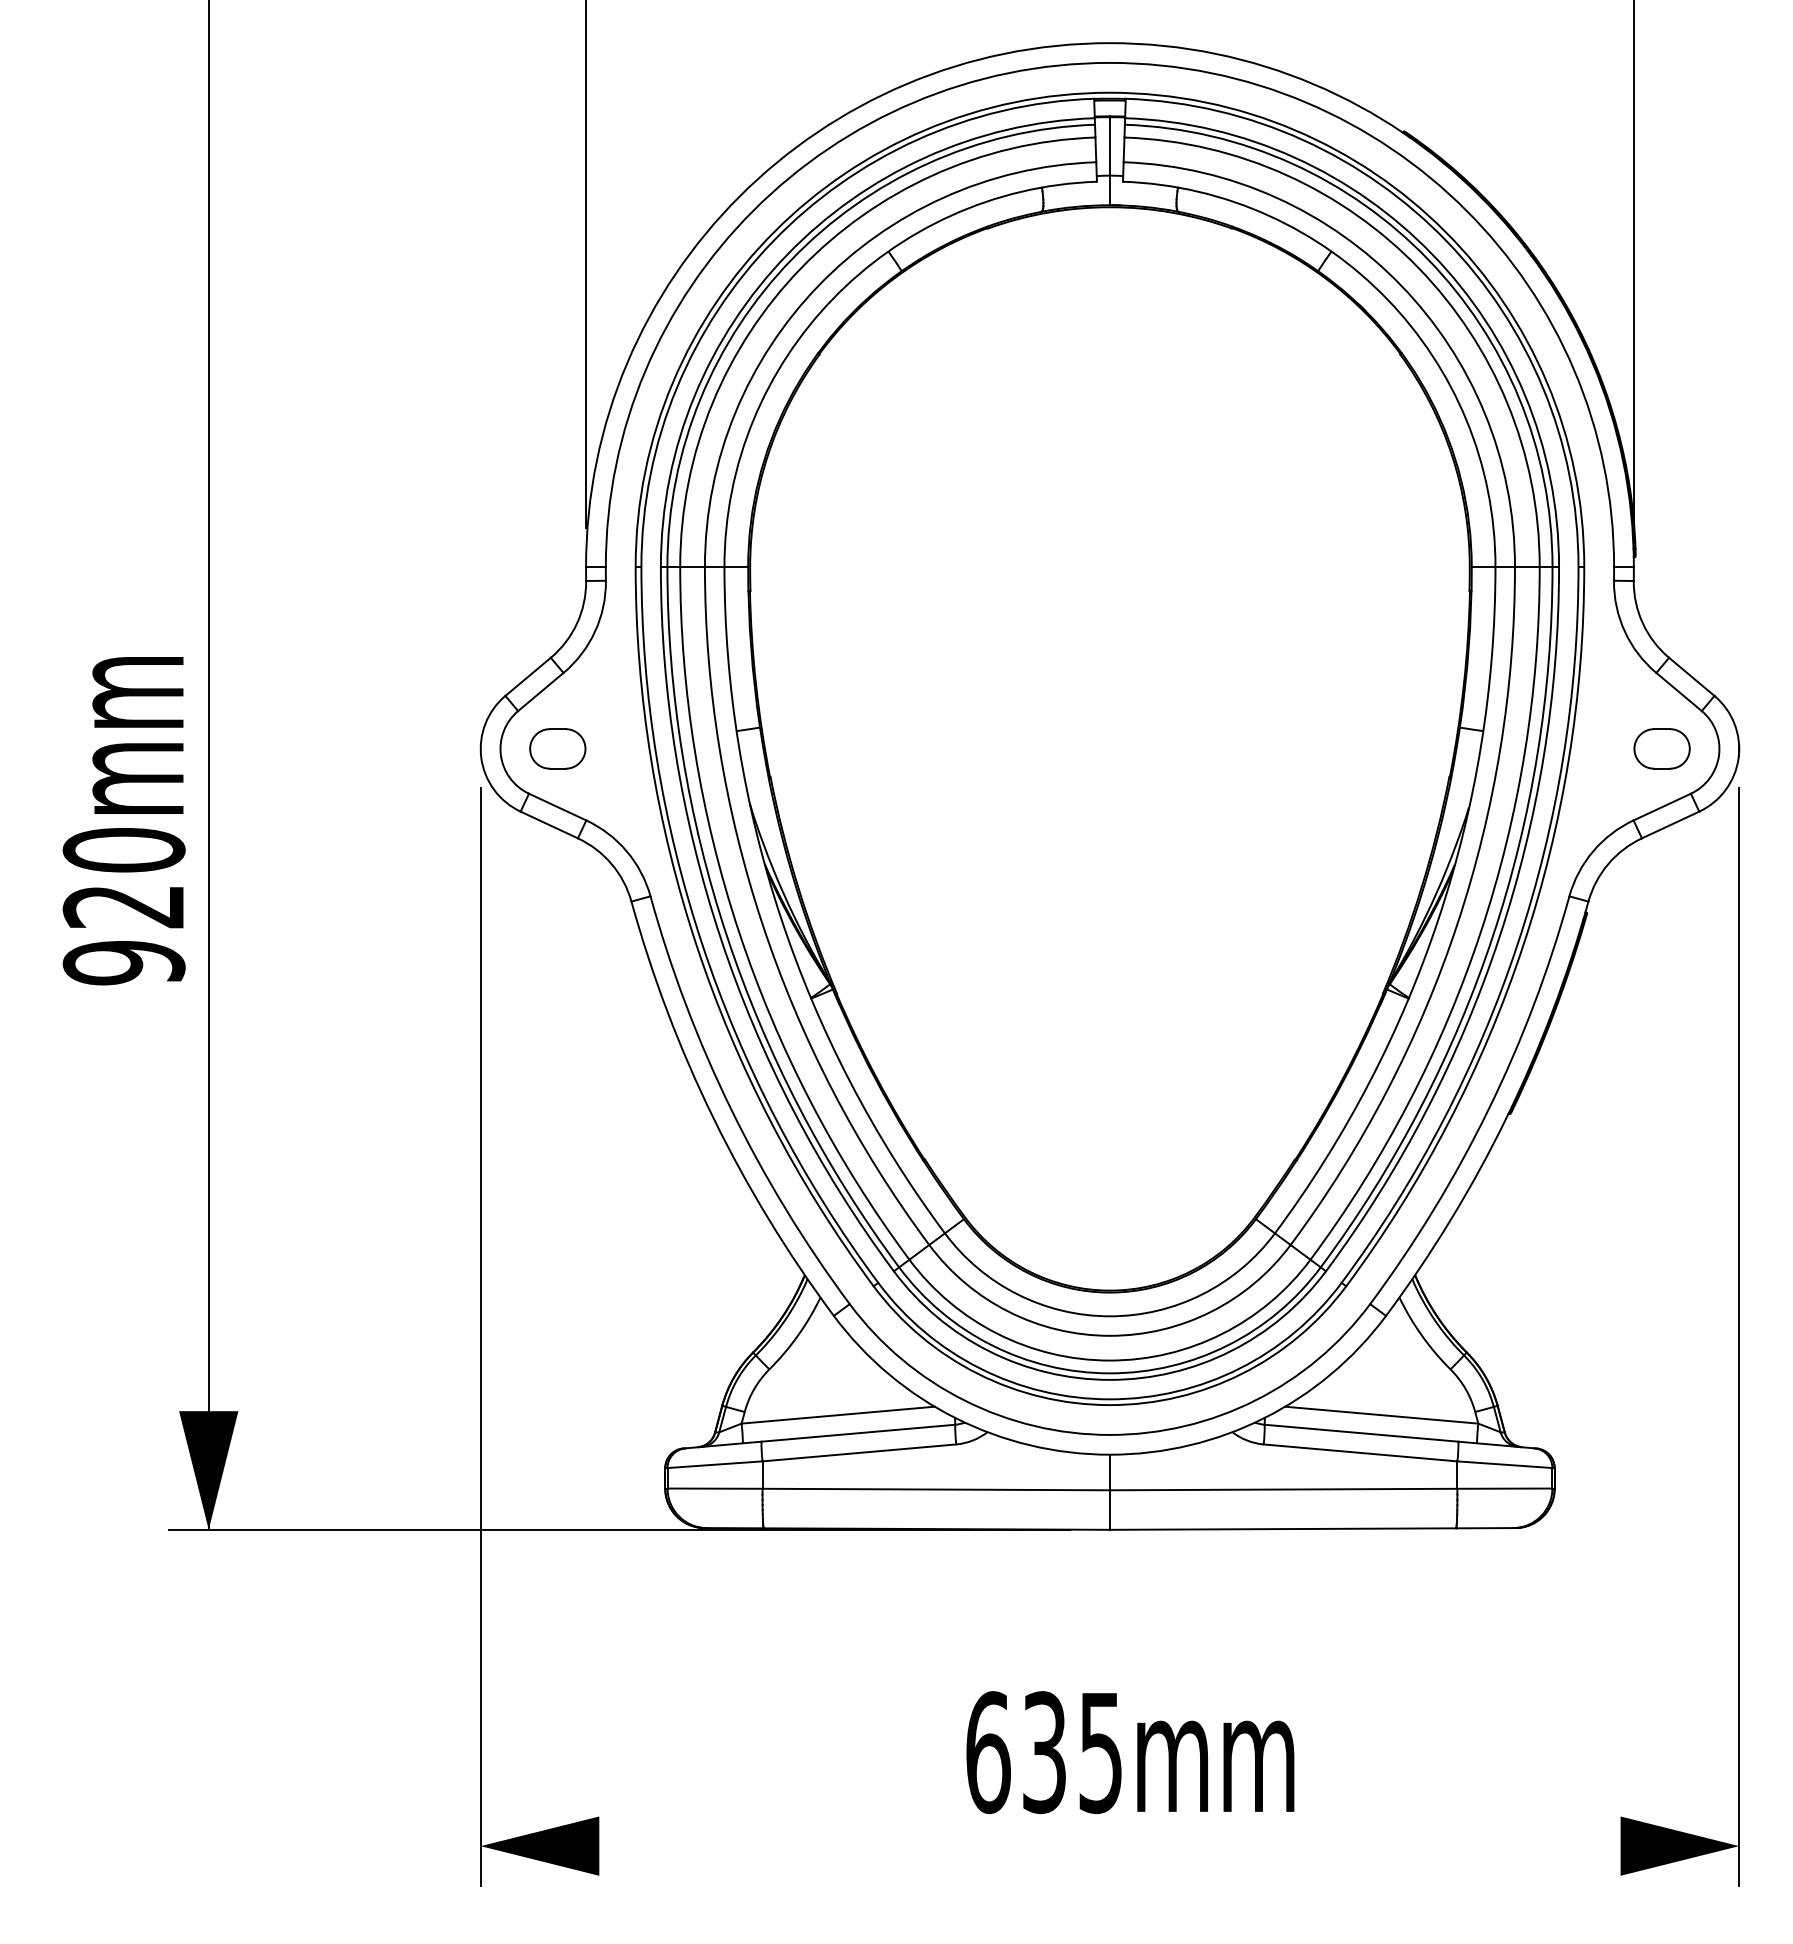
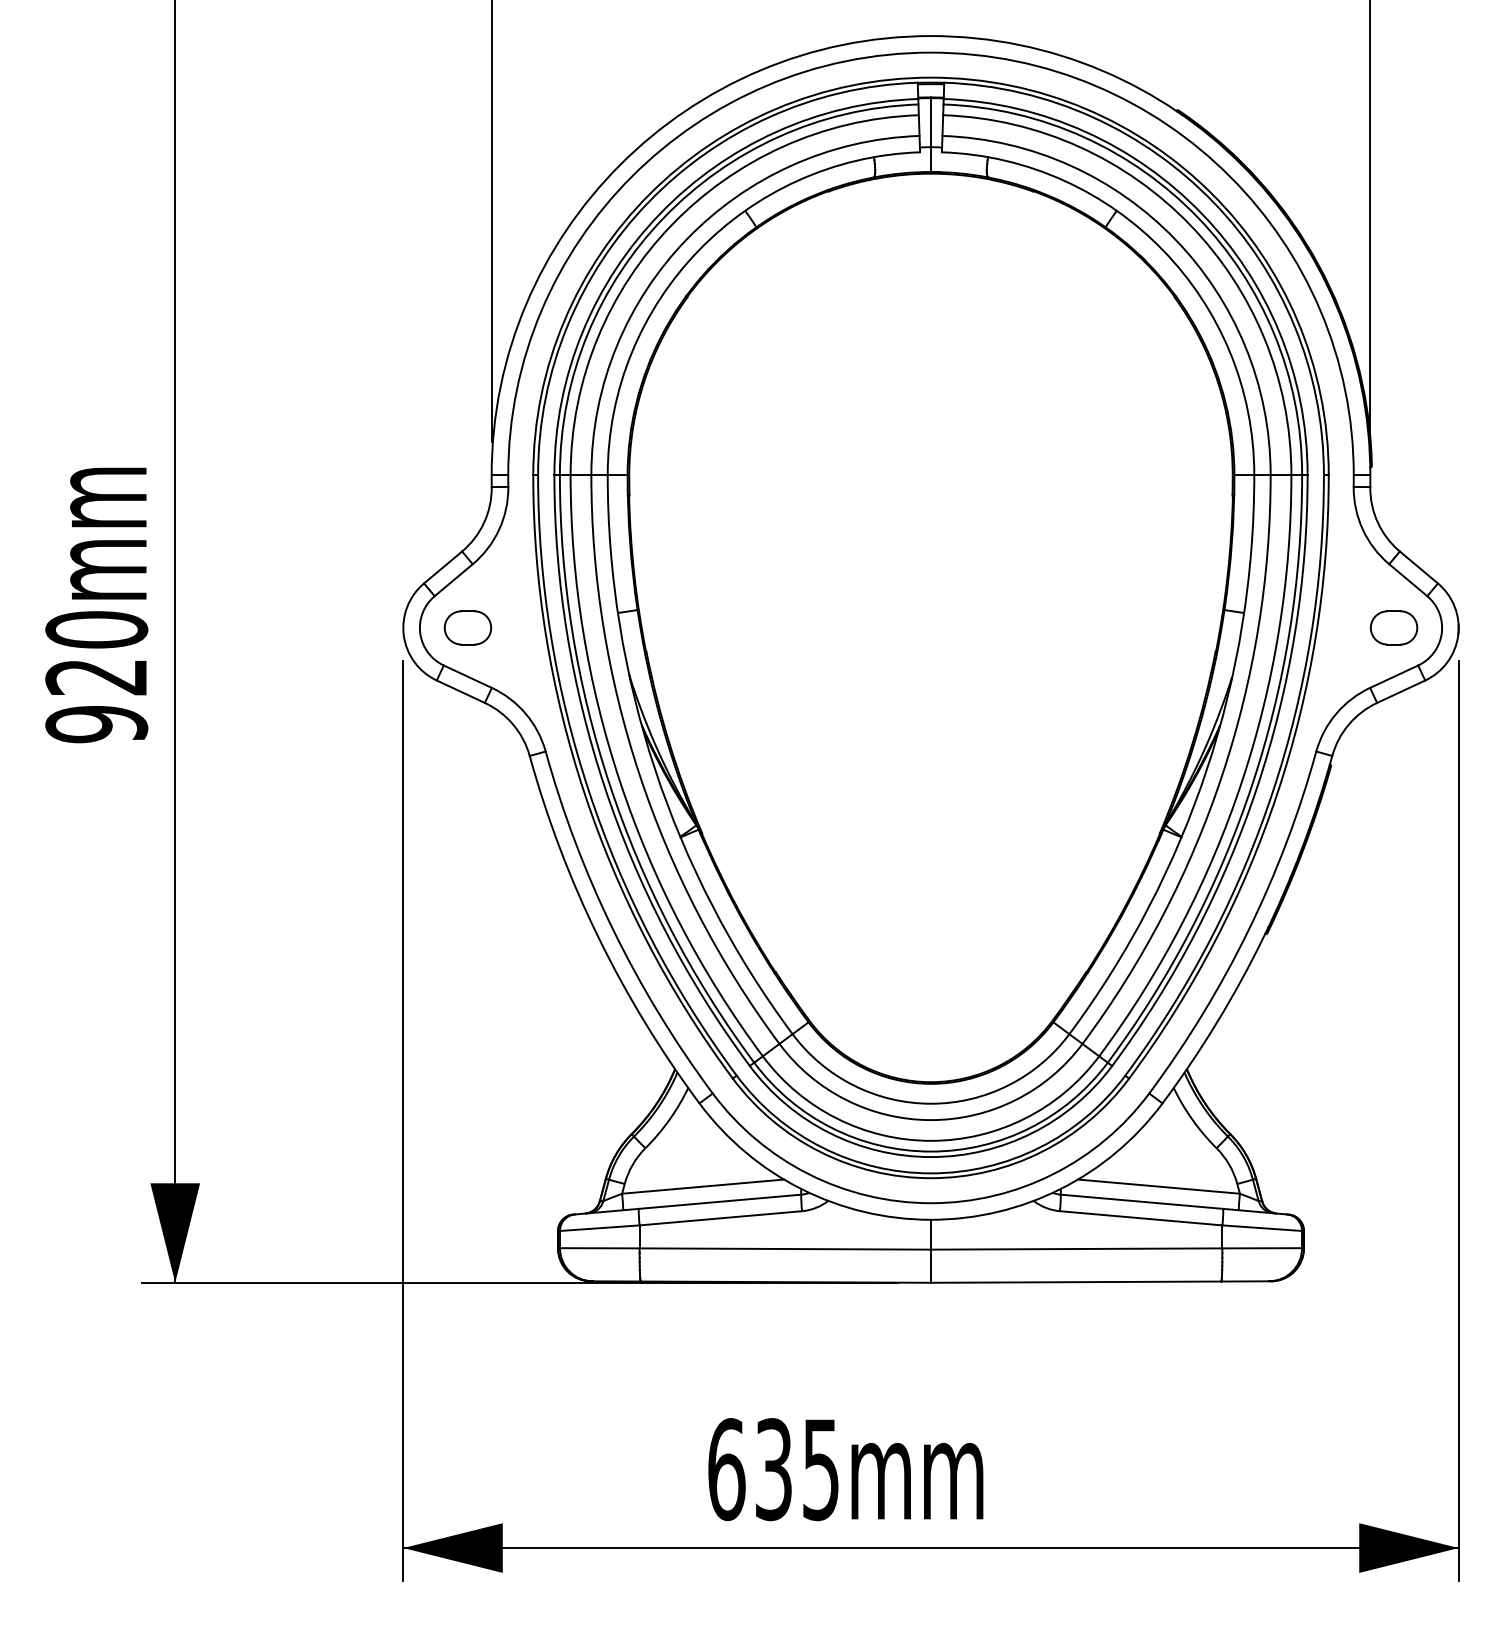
text: (123, 821) -> (96, 605), moved
text: (1130, 1752) -> (845, 1469), moved
line: (1109, 1846) -> (930, 1548), added

